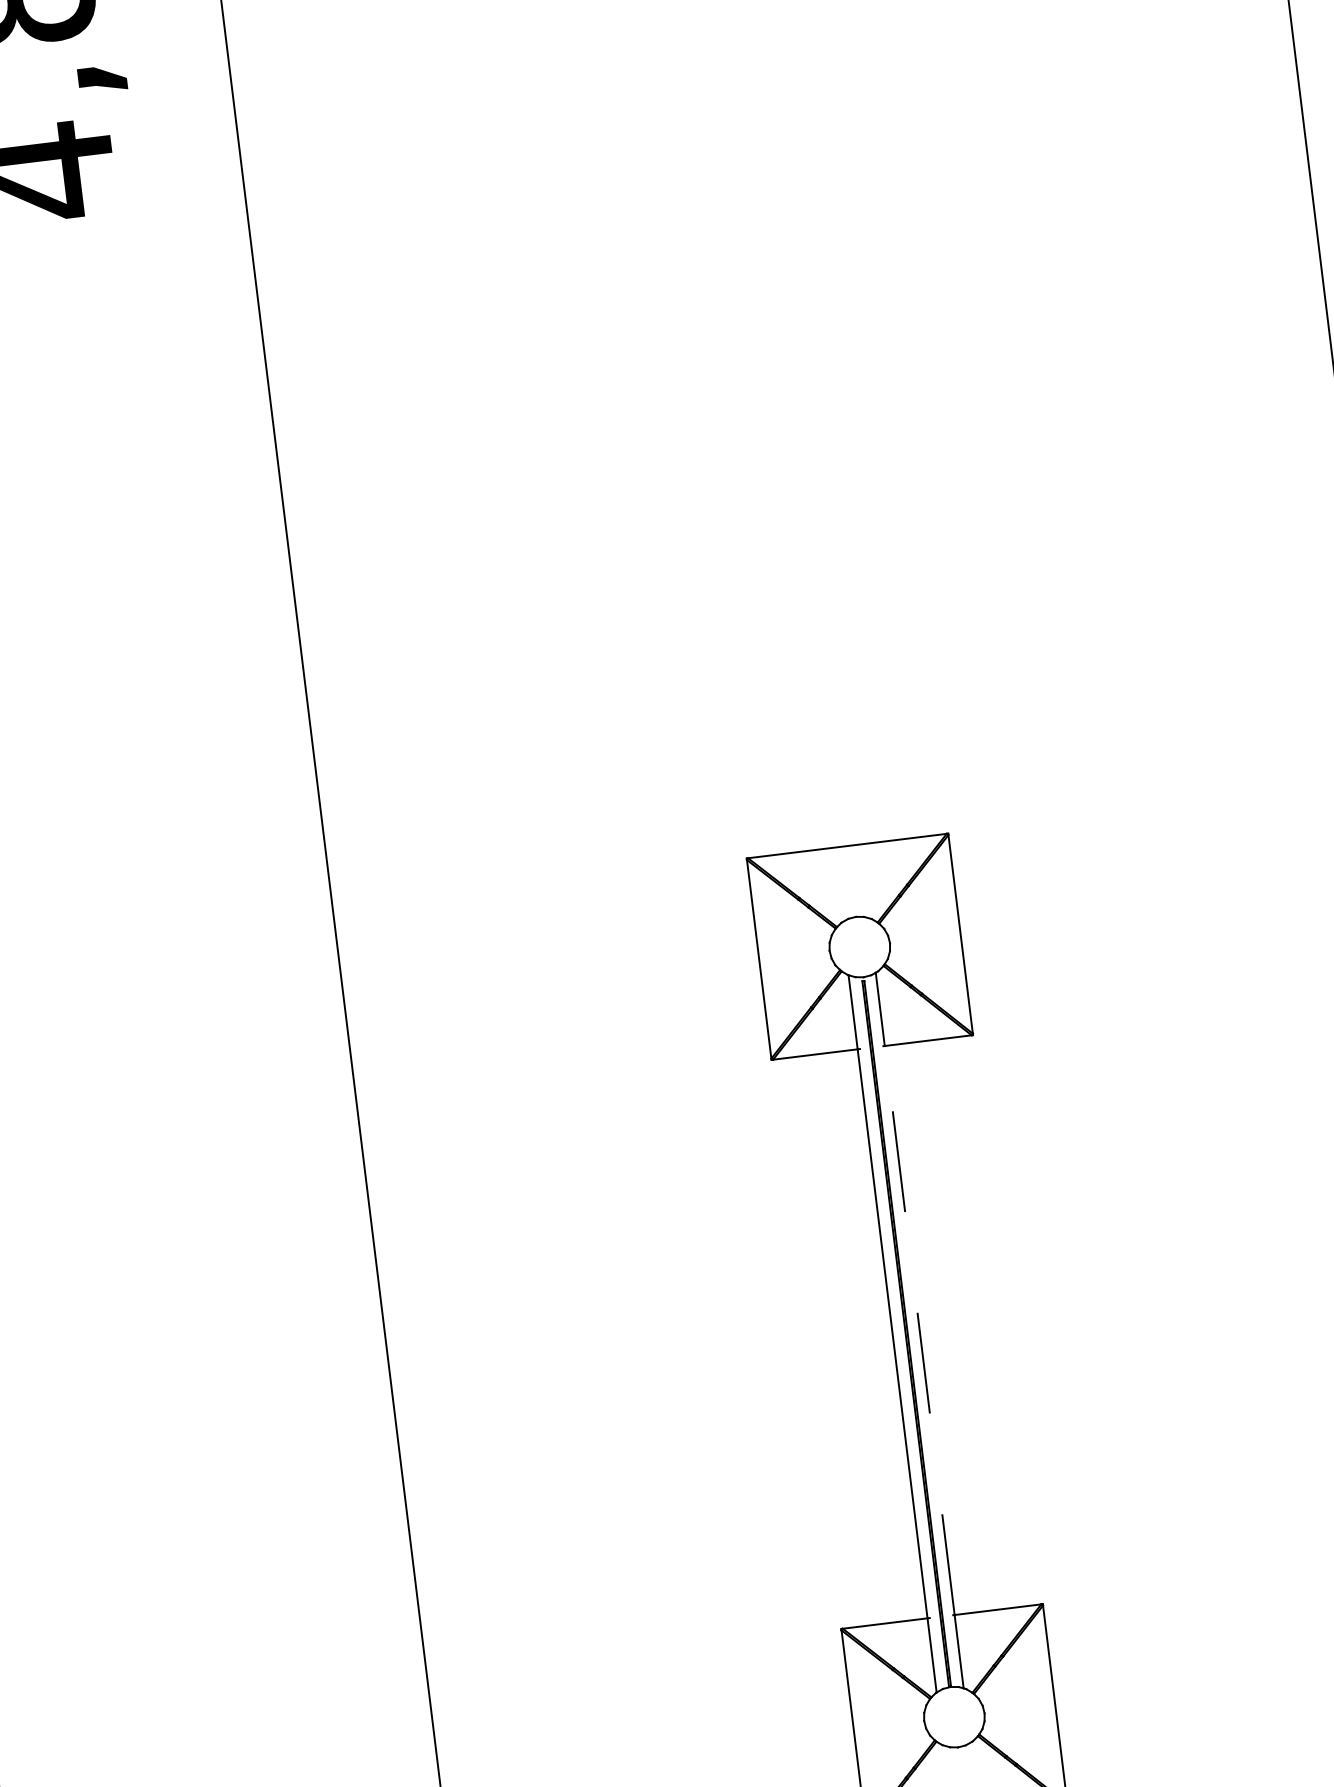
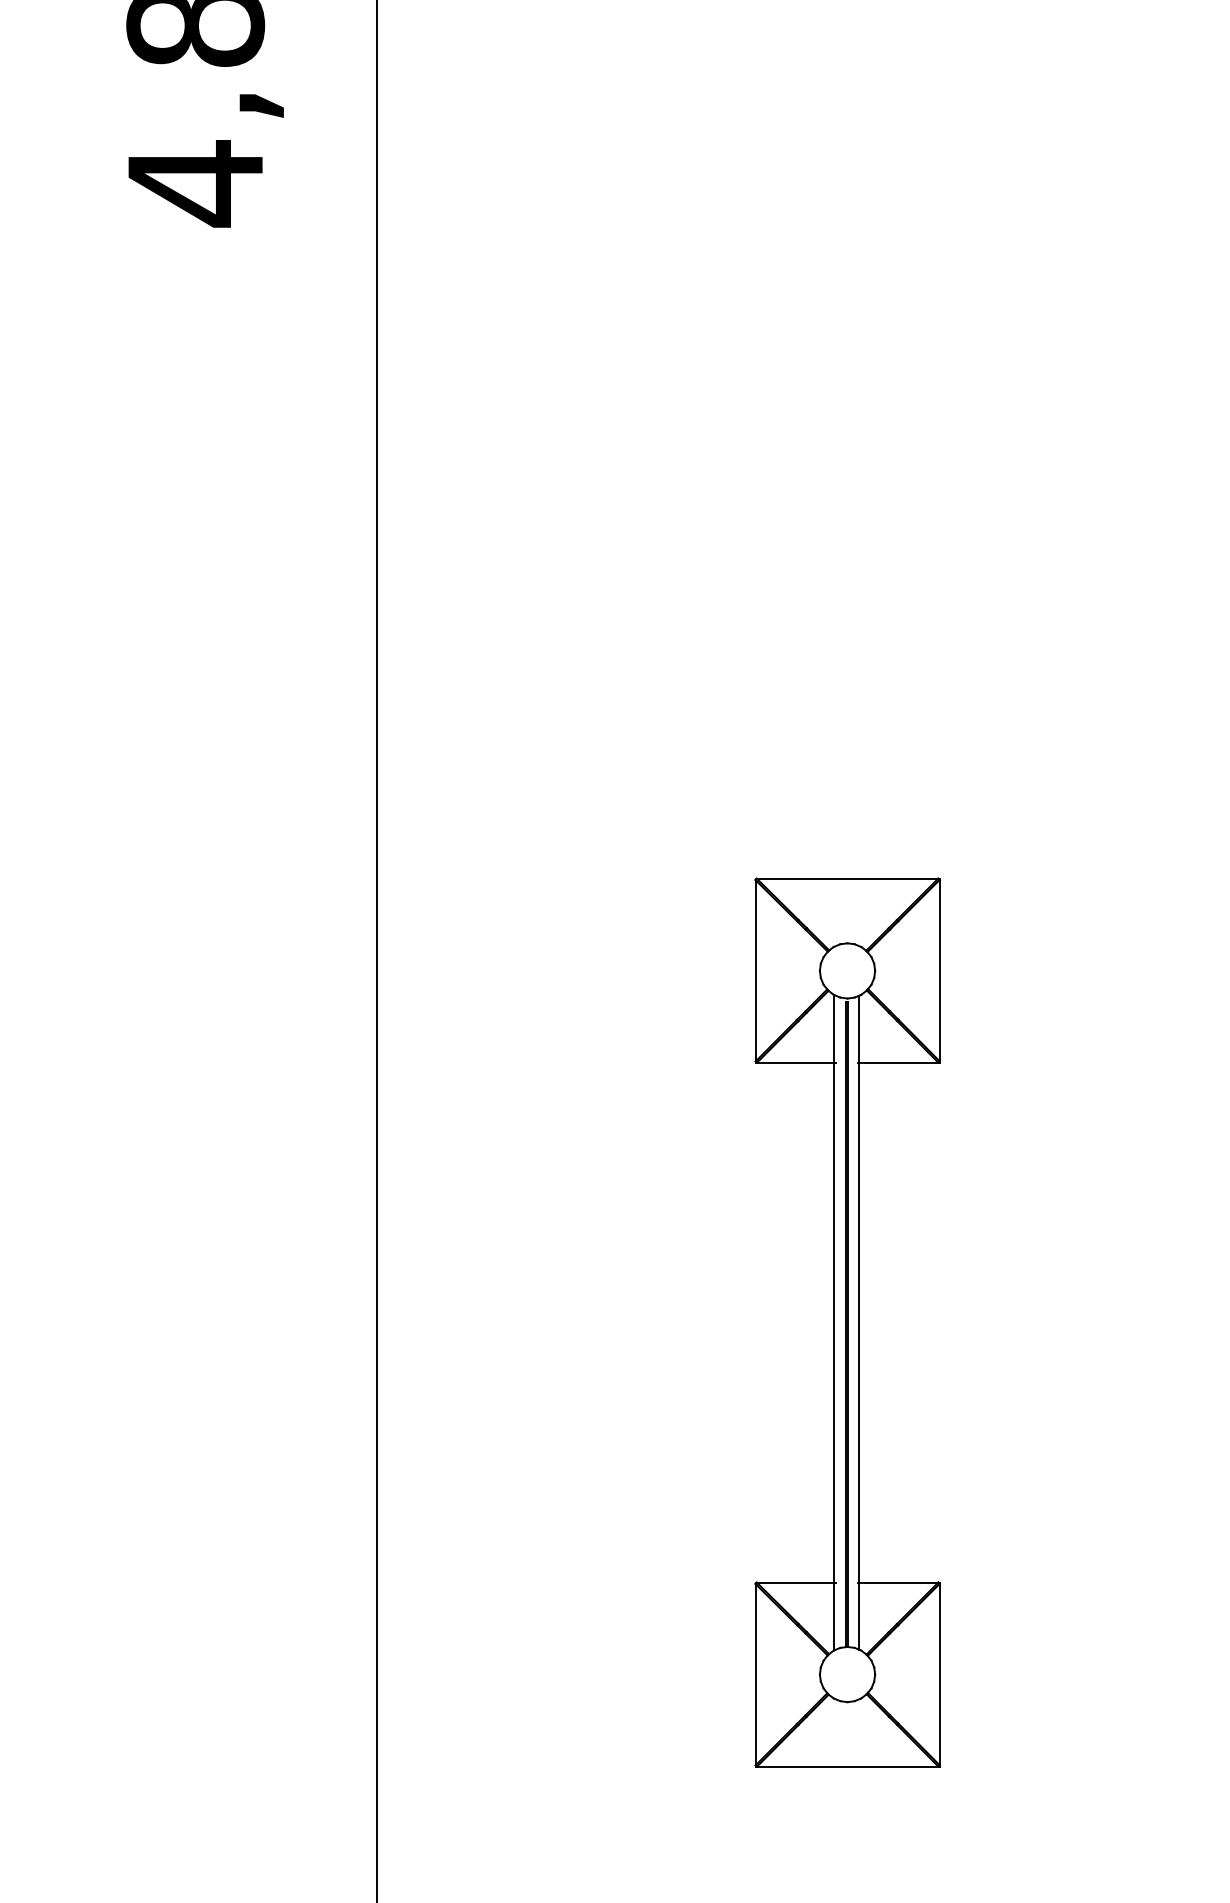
line: (920, 1330) -> (859, 1322), dashed -> solid

